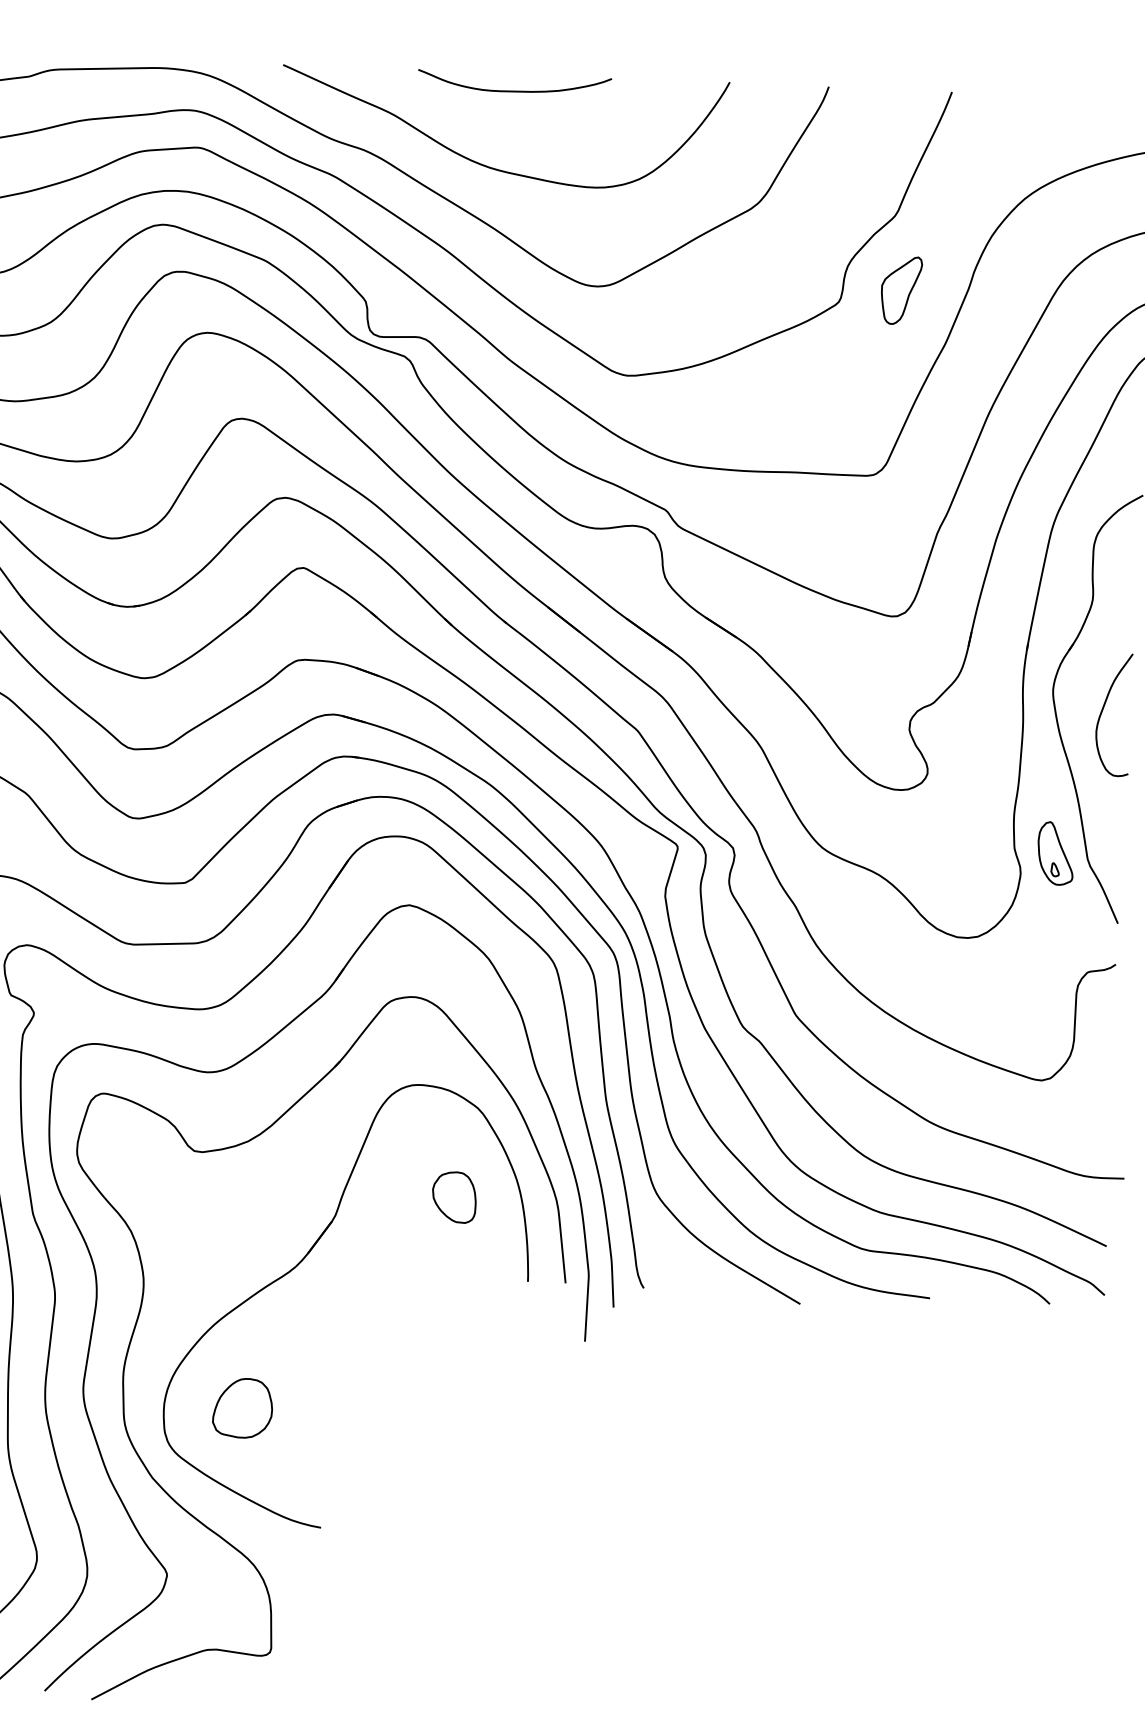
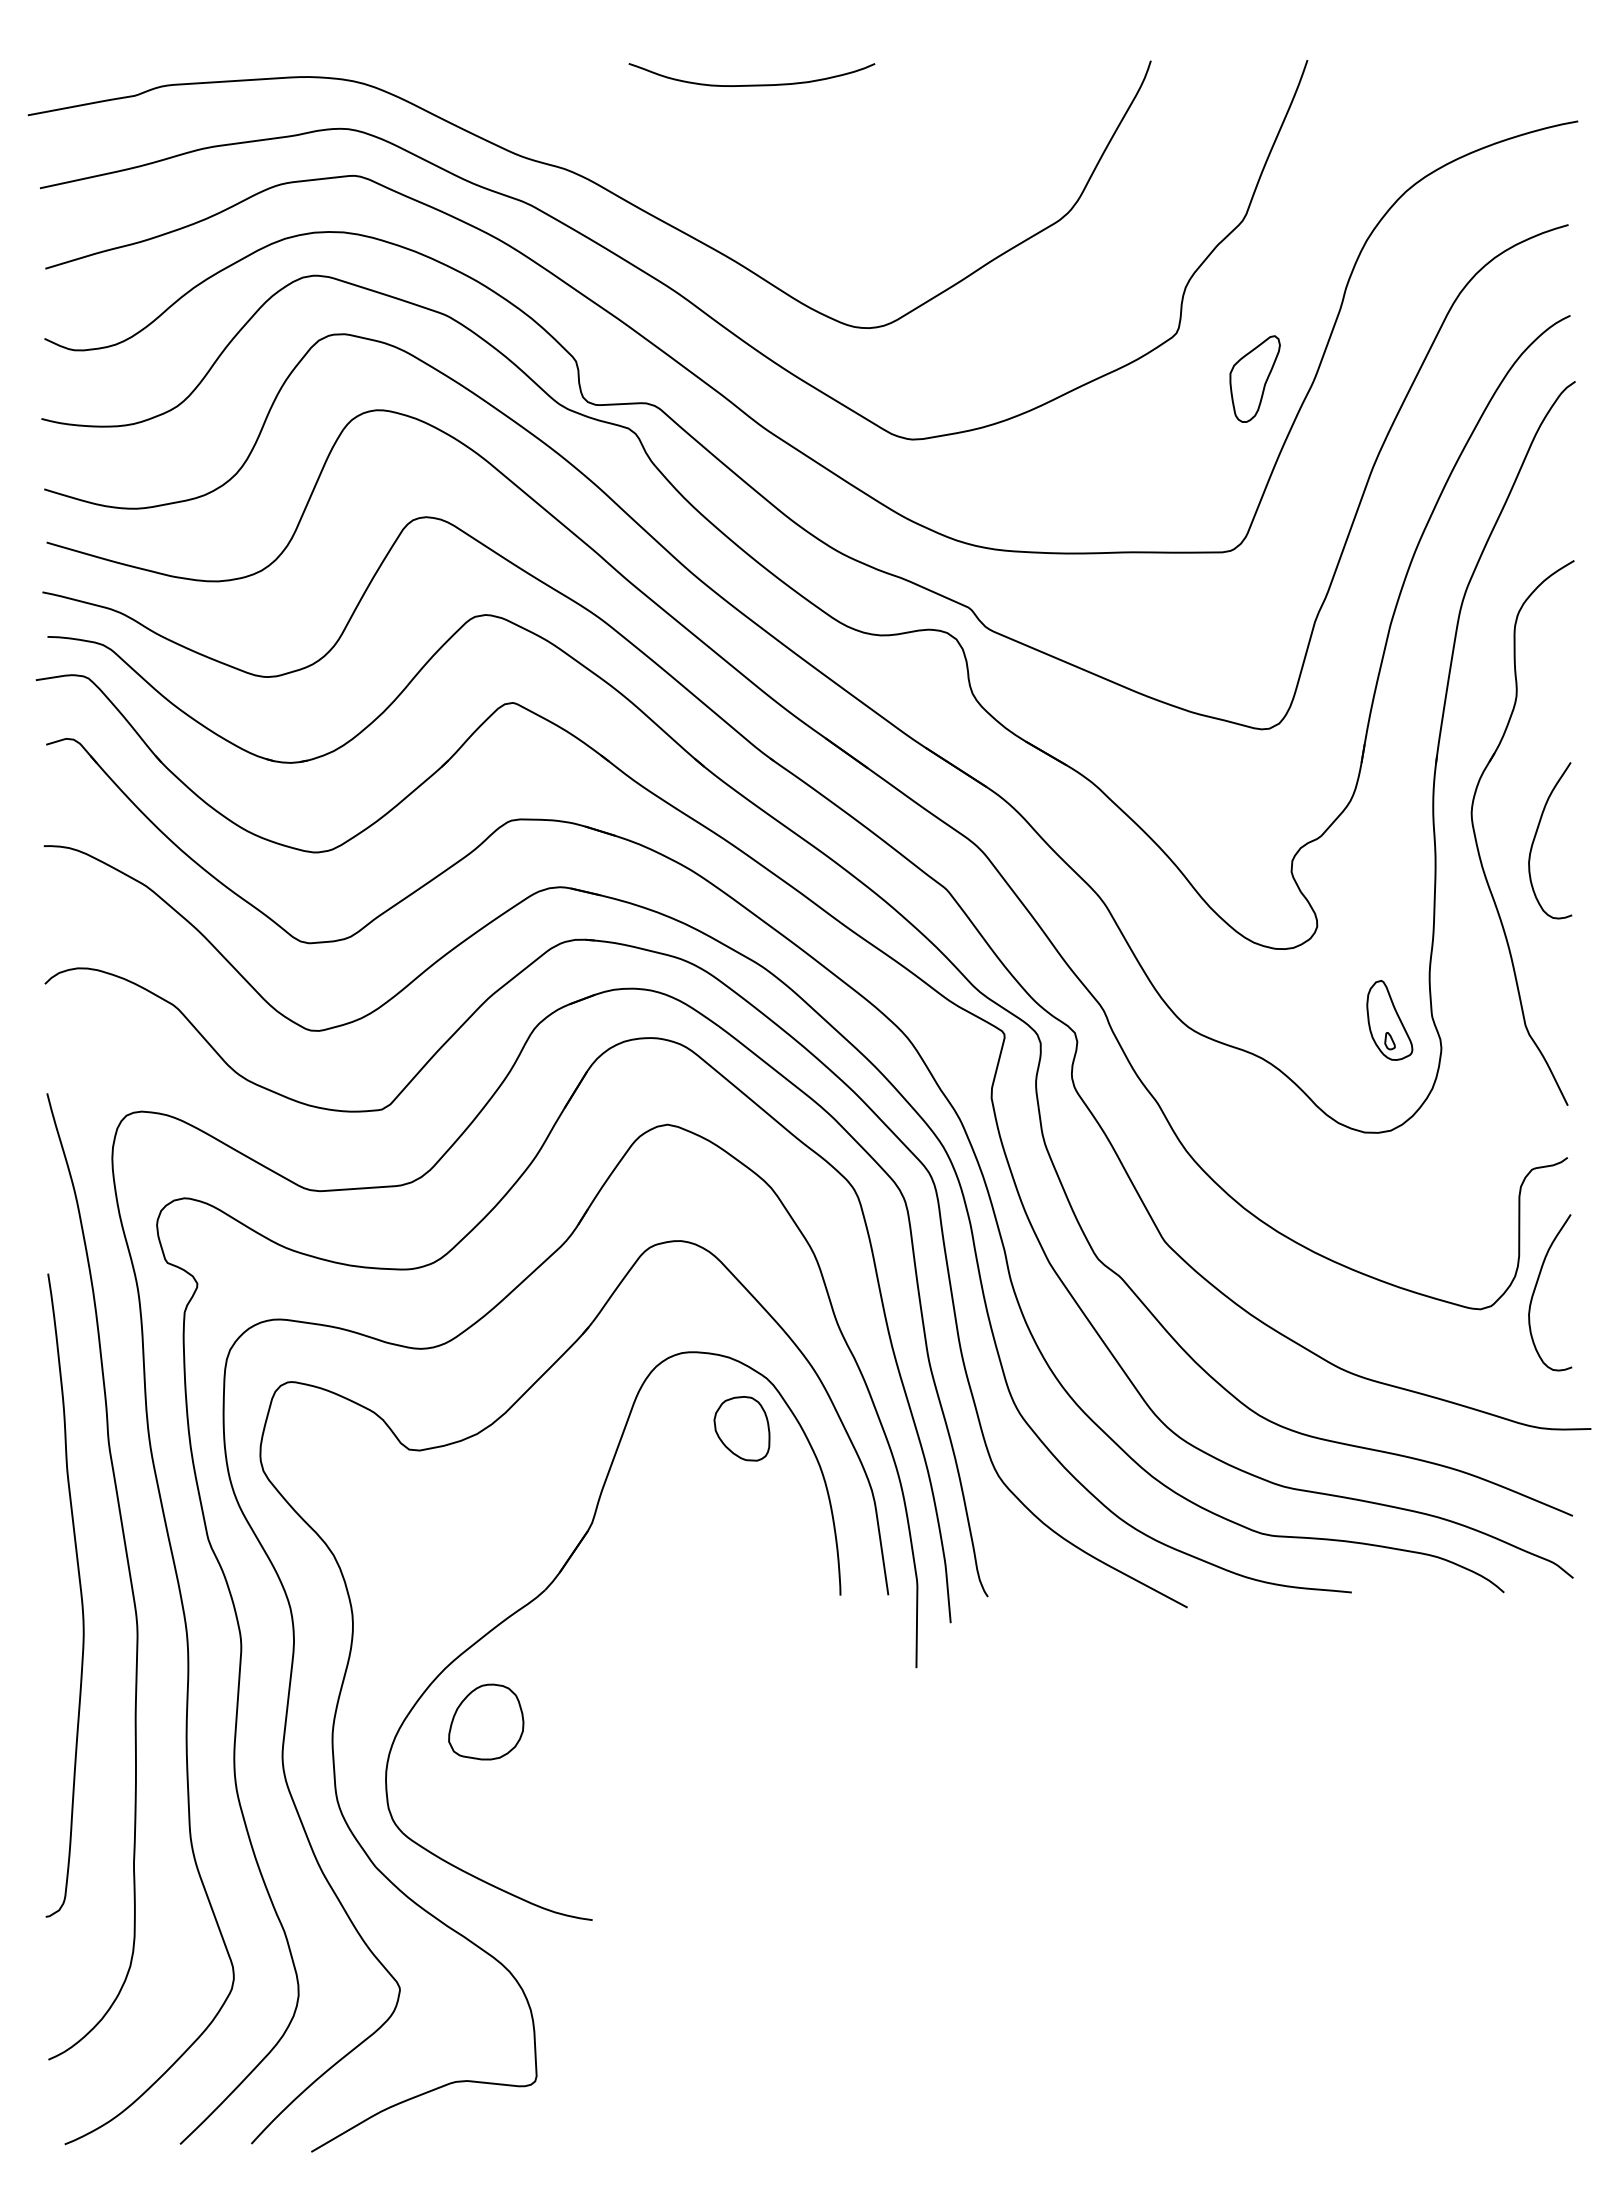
curve: (493, 167) -> (729, 183), removed
part: (900, 290) -> (1254, 378), moved
part: (1055, 853) -> (1389, 1020), moved
curve: (1086, 1065) -> (1536, 1287), added
part: (453, 1197) -> (741, 1428), moved
part: (243, 1407) -> (486, 1721), moved

